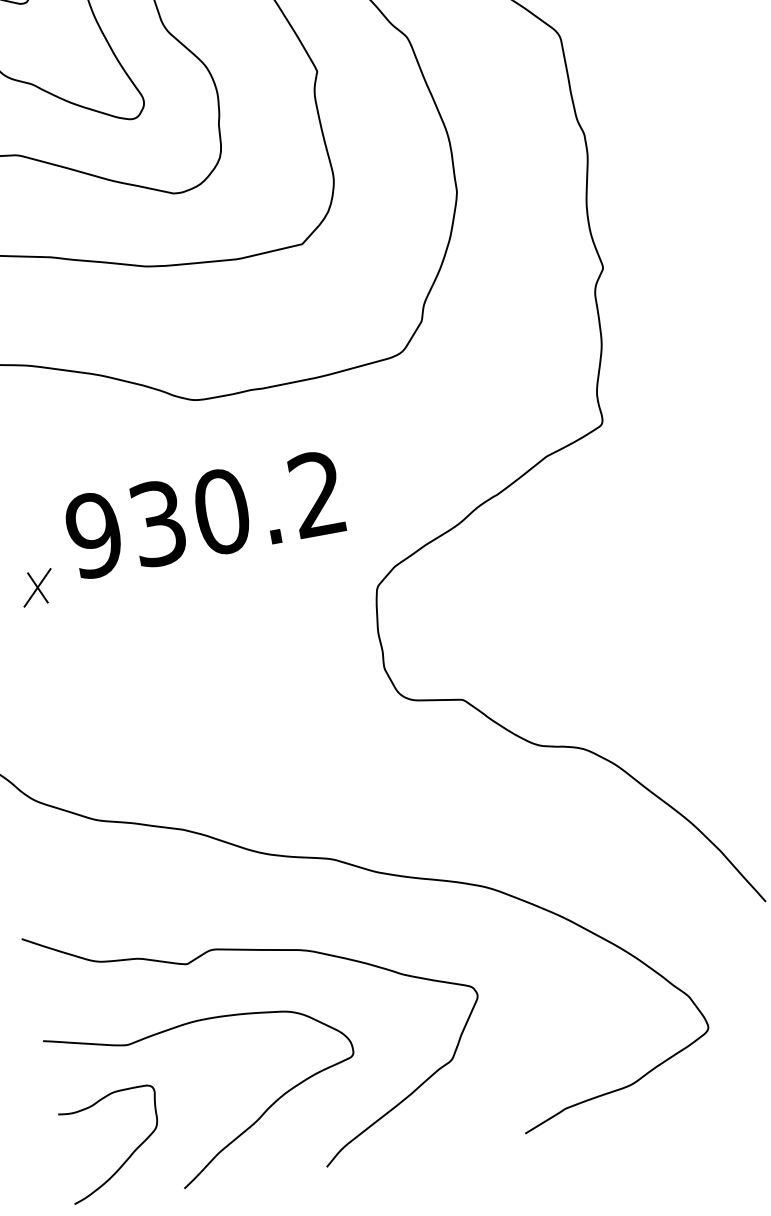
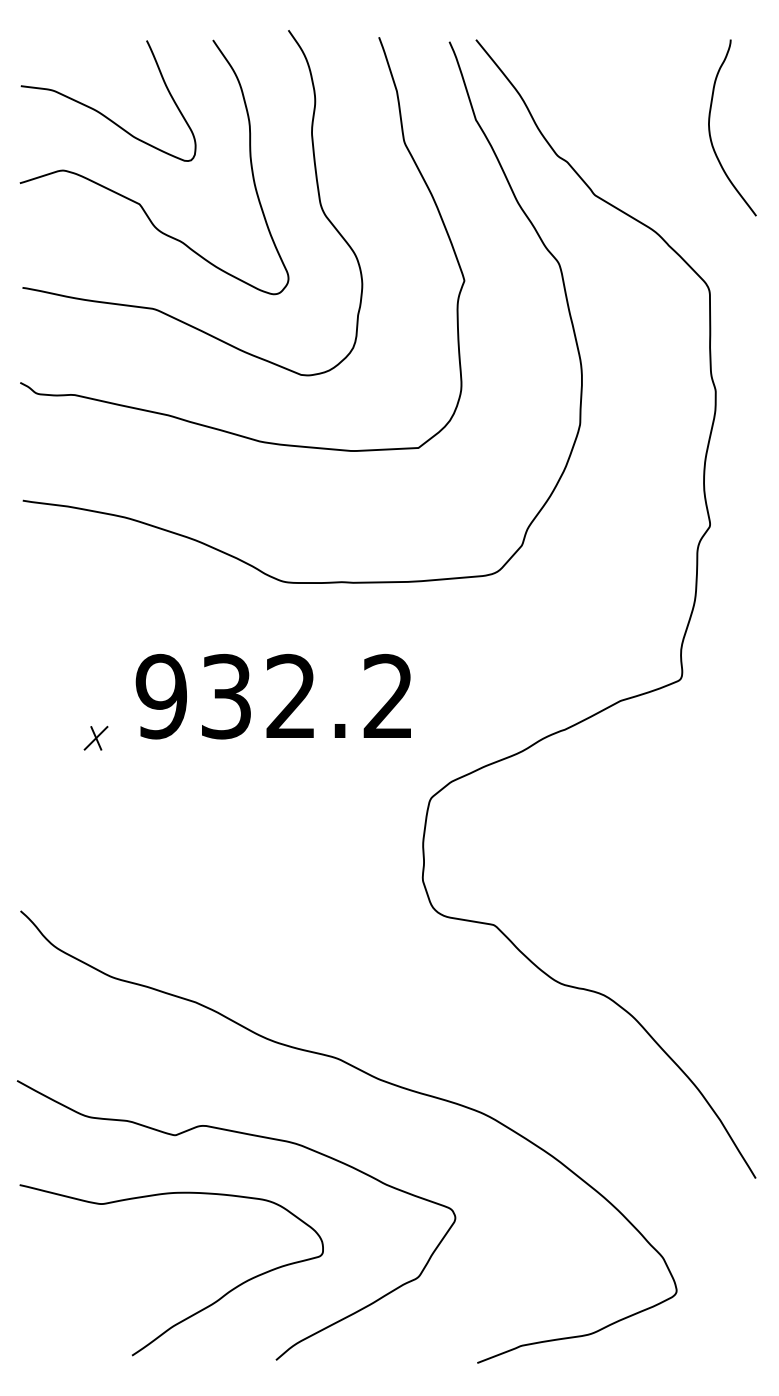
text: (222, 511) -> (291, 696), 930.2 -> 932.2
part: (37, 588) -> (95, 738), size x0.7
curve: (128, 1155) -> (83, 1313), removed

